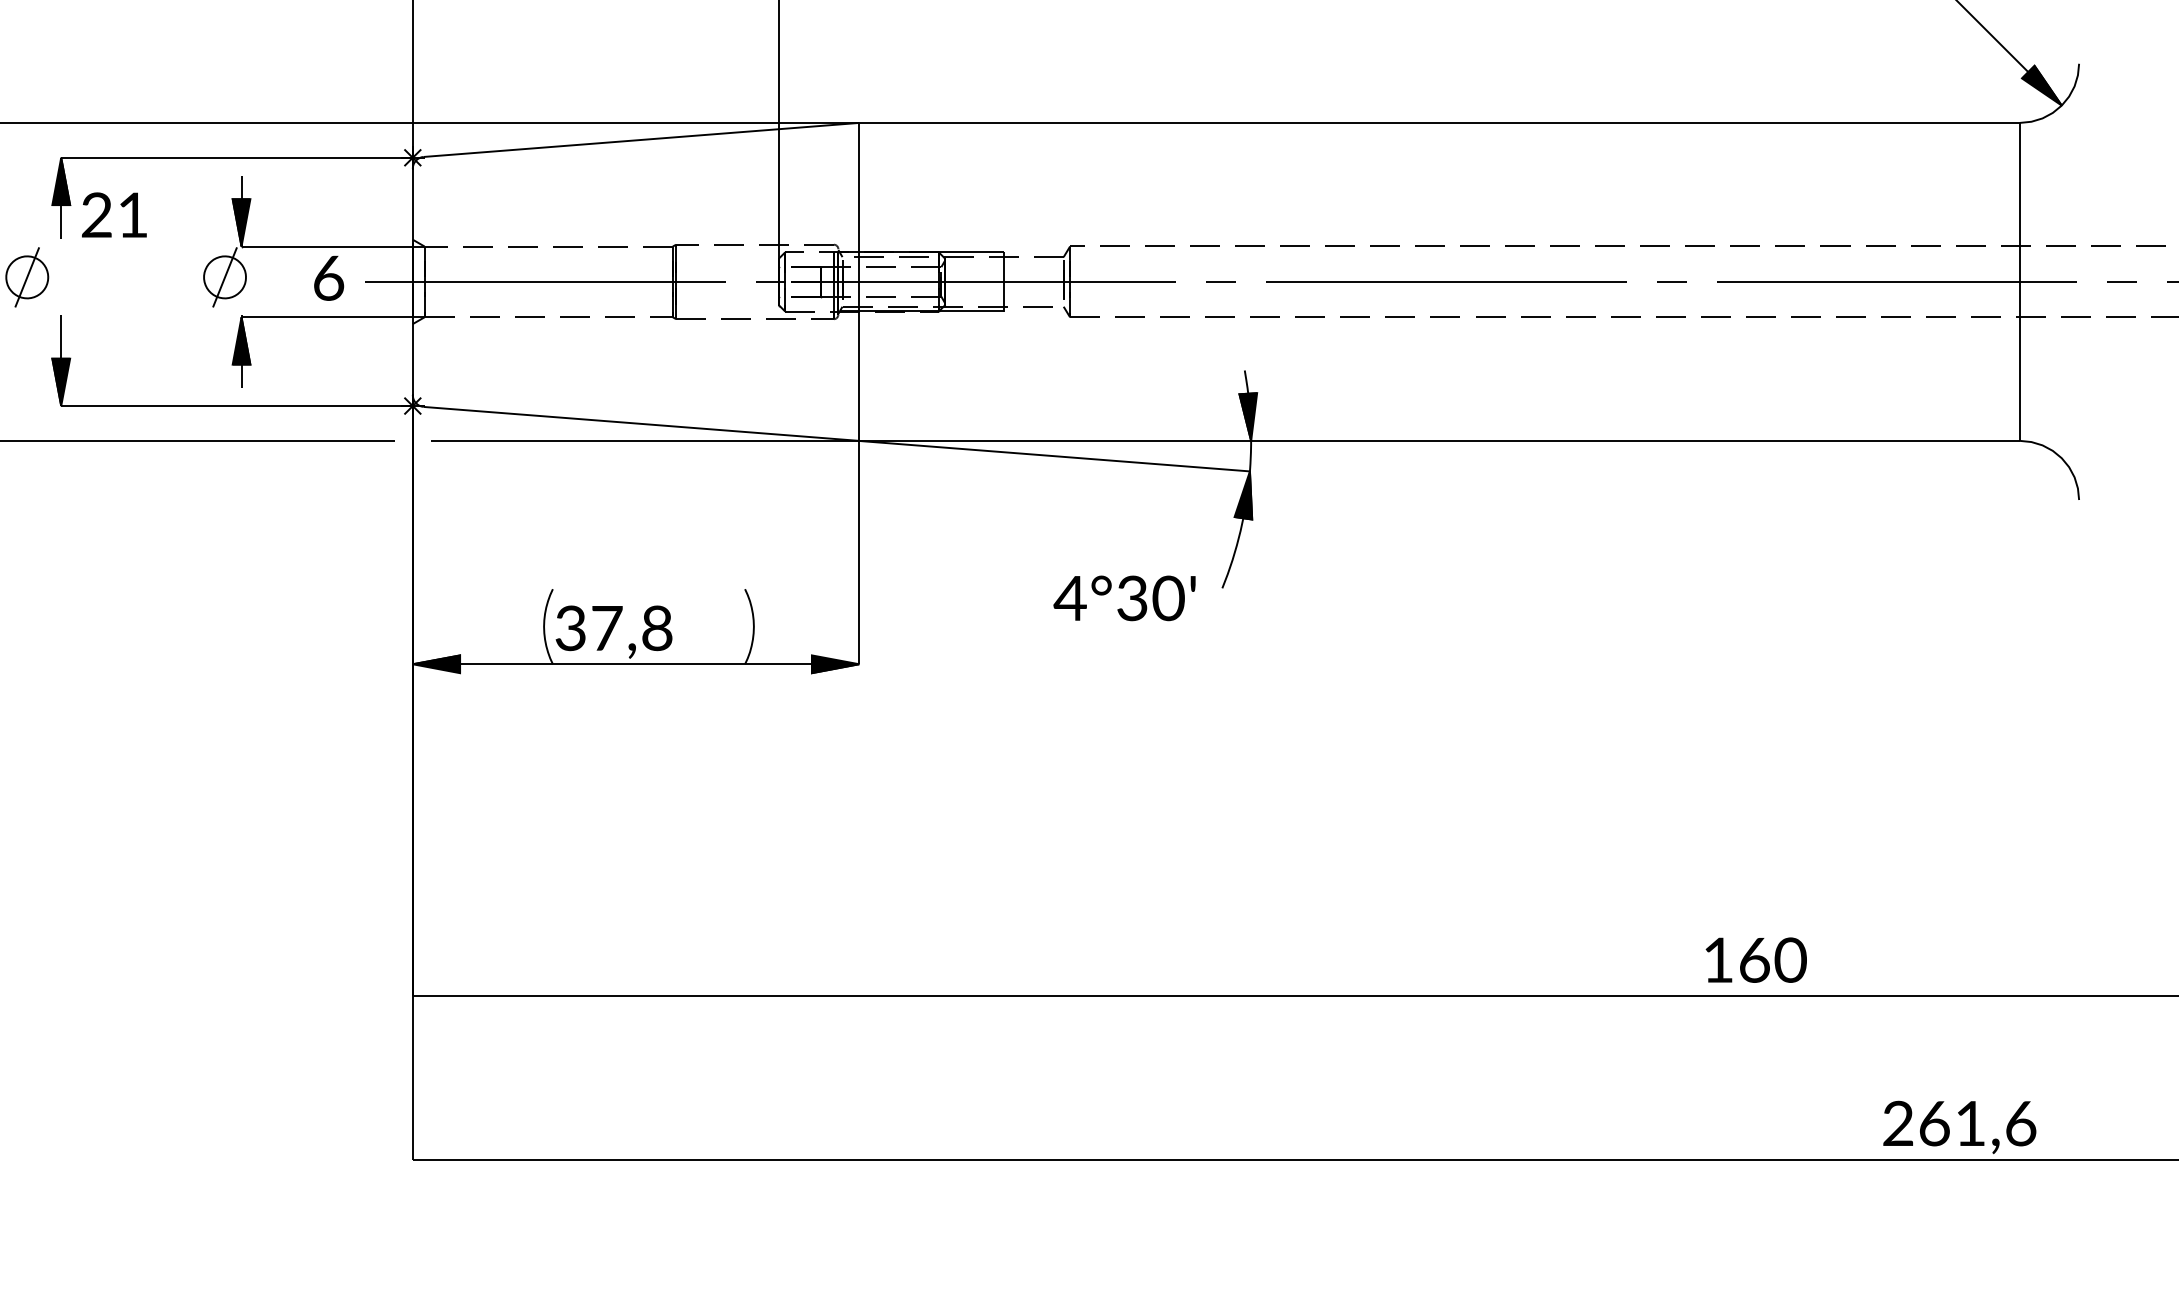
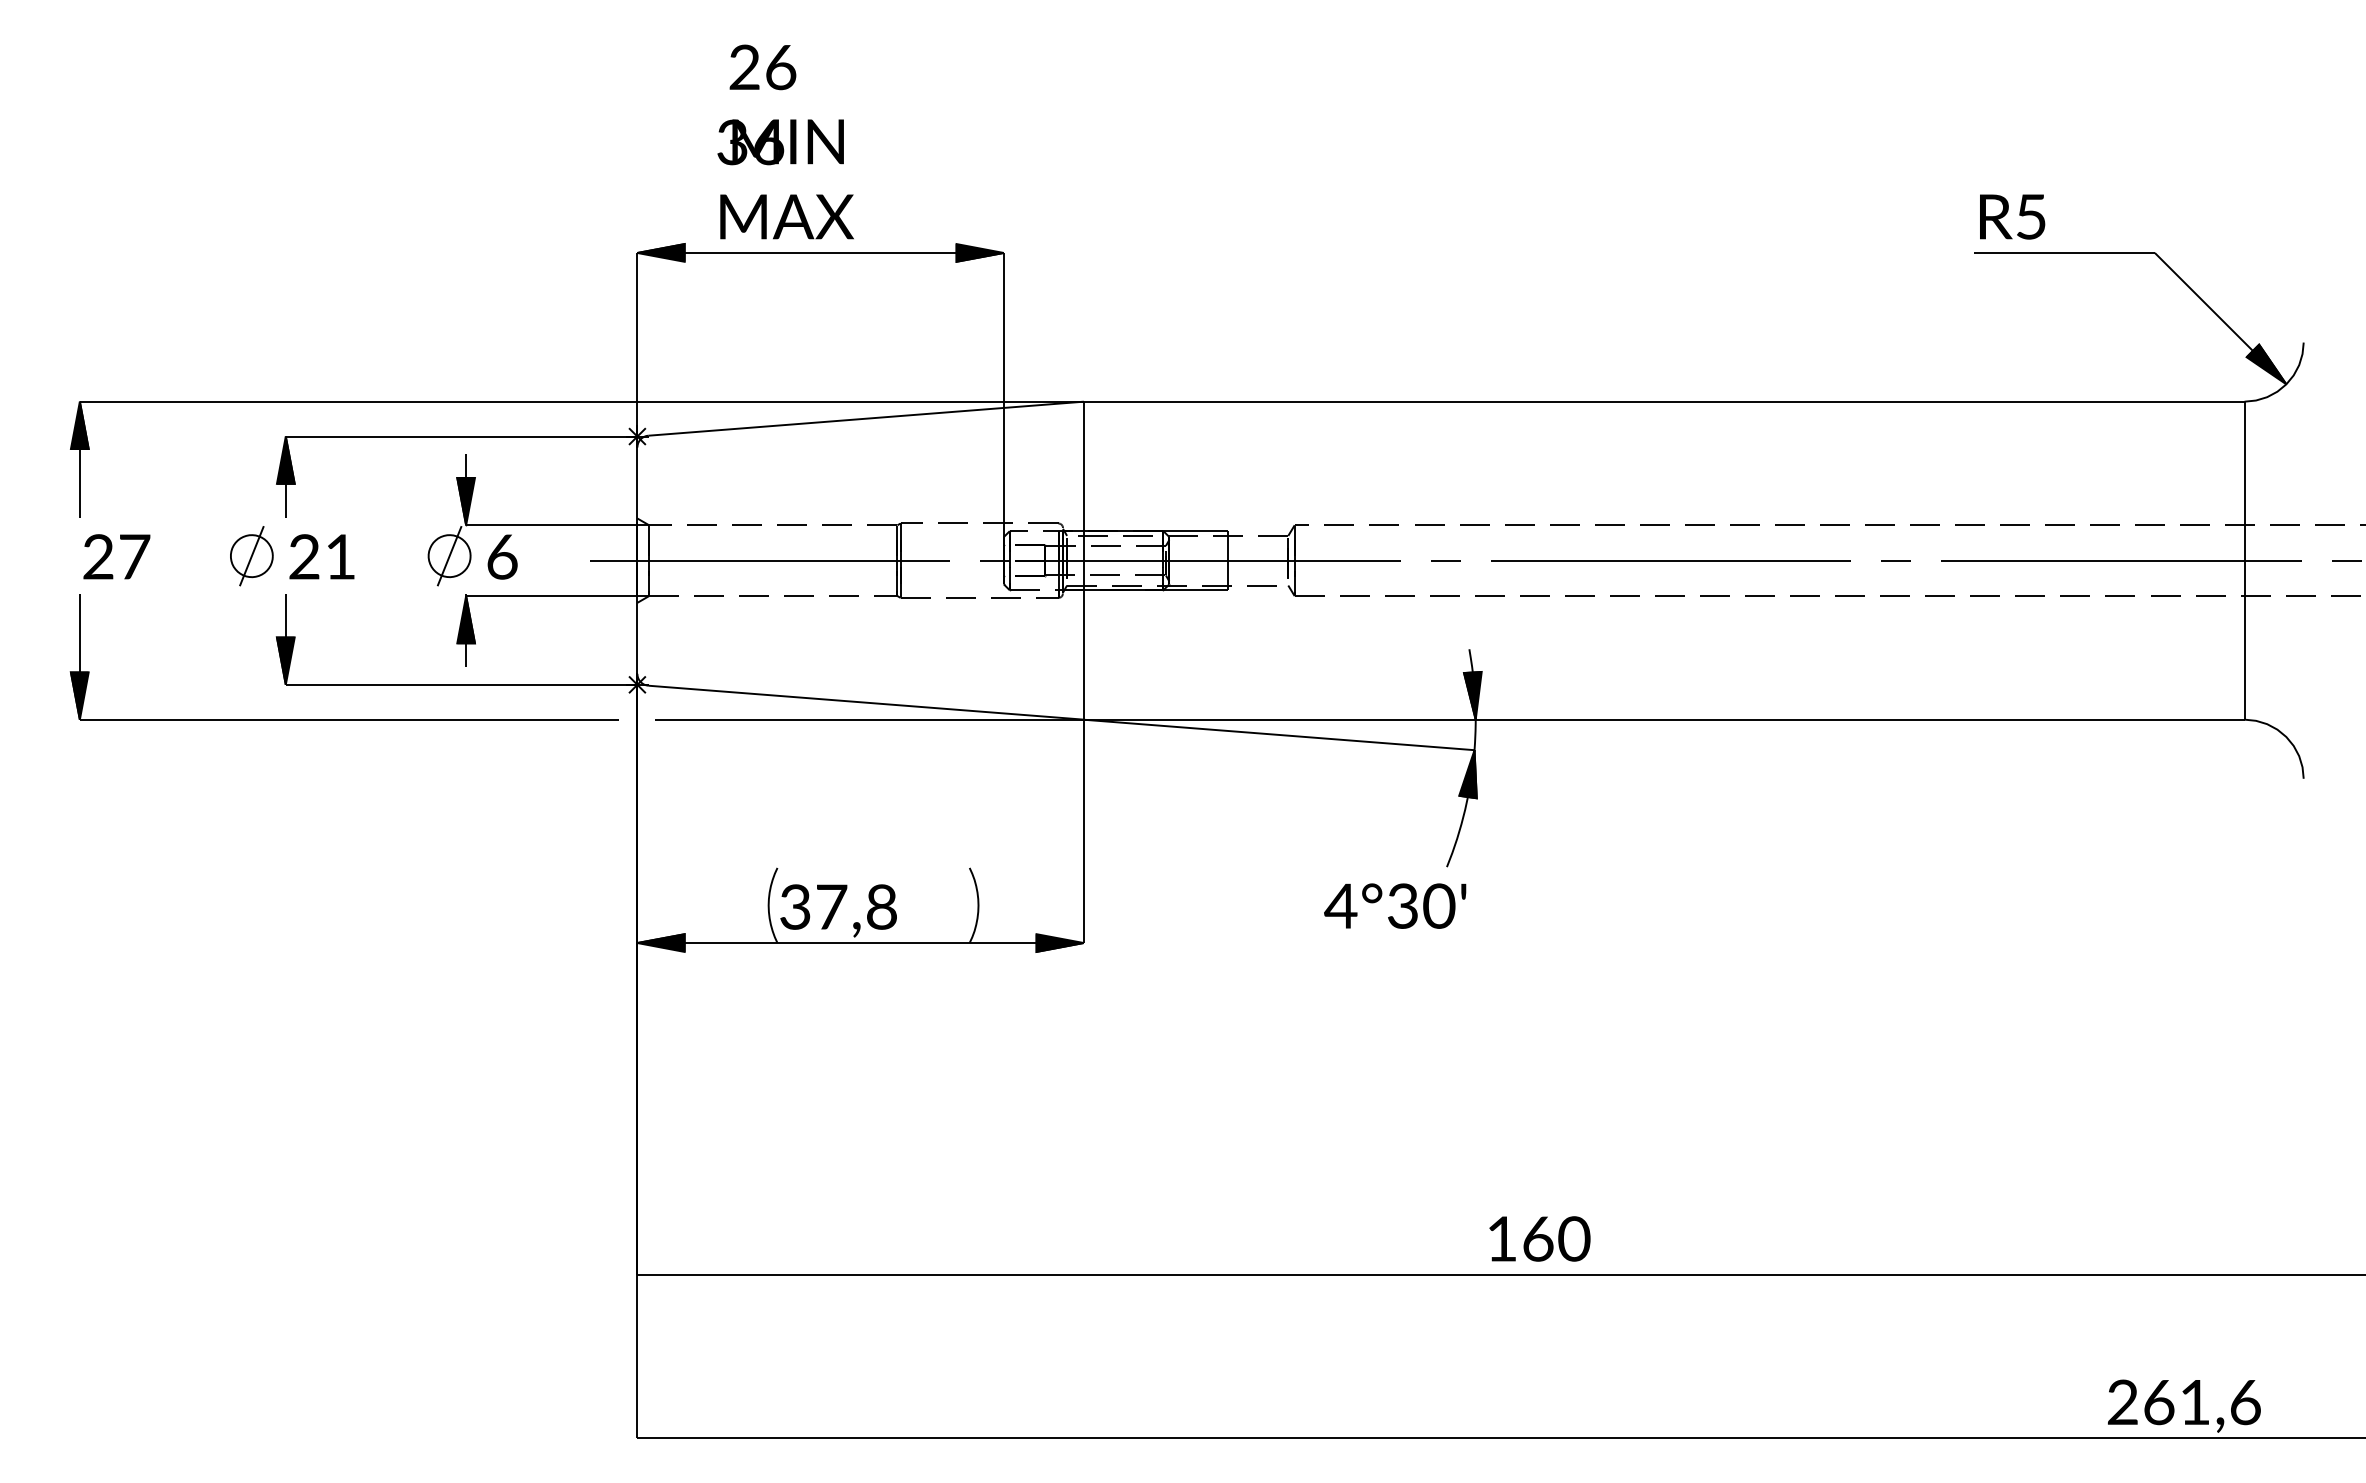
text: (113, 214) -> (321, 556), moved
text: (328, 277) -> (502, 556), moved
text: (1124, 597) -> (1395, 905), moved
text: (1755, 959) -> (1539, 1238), moved

